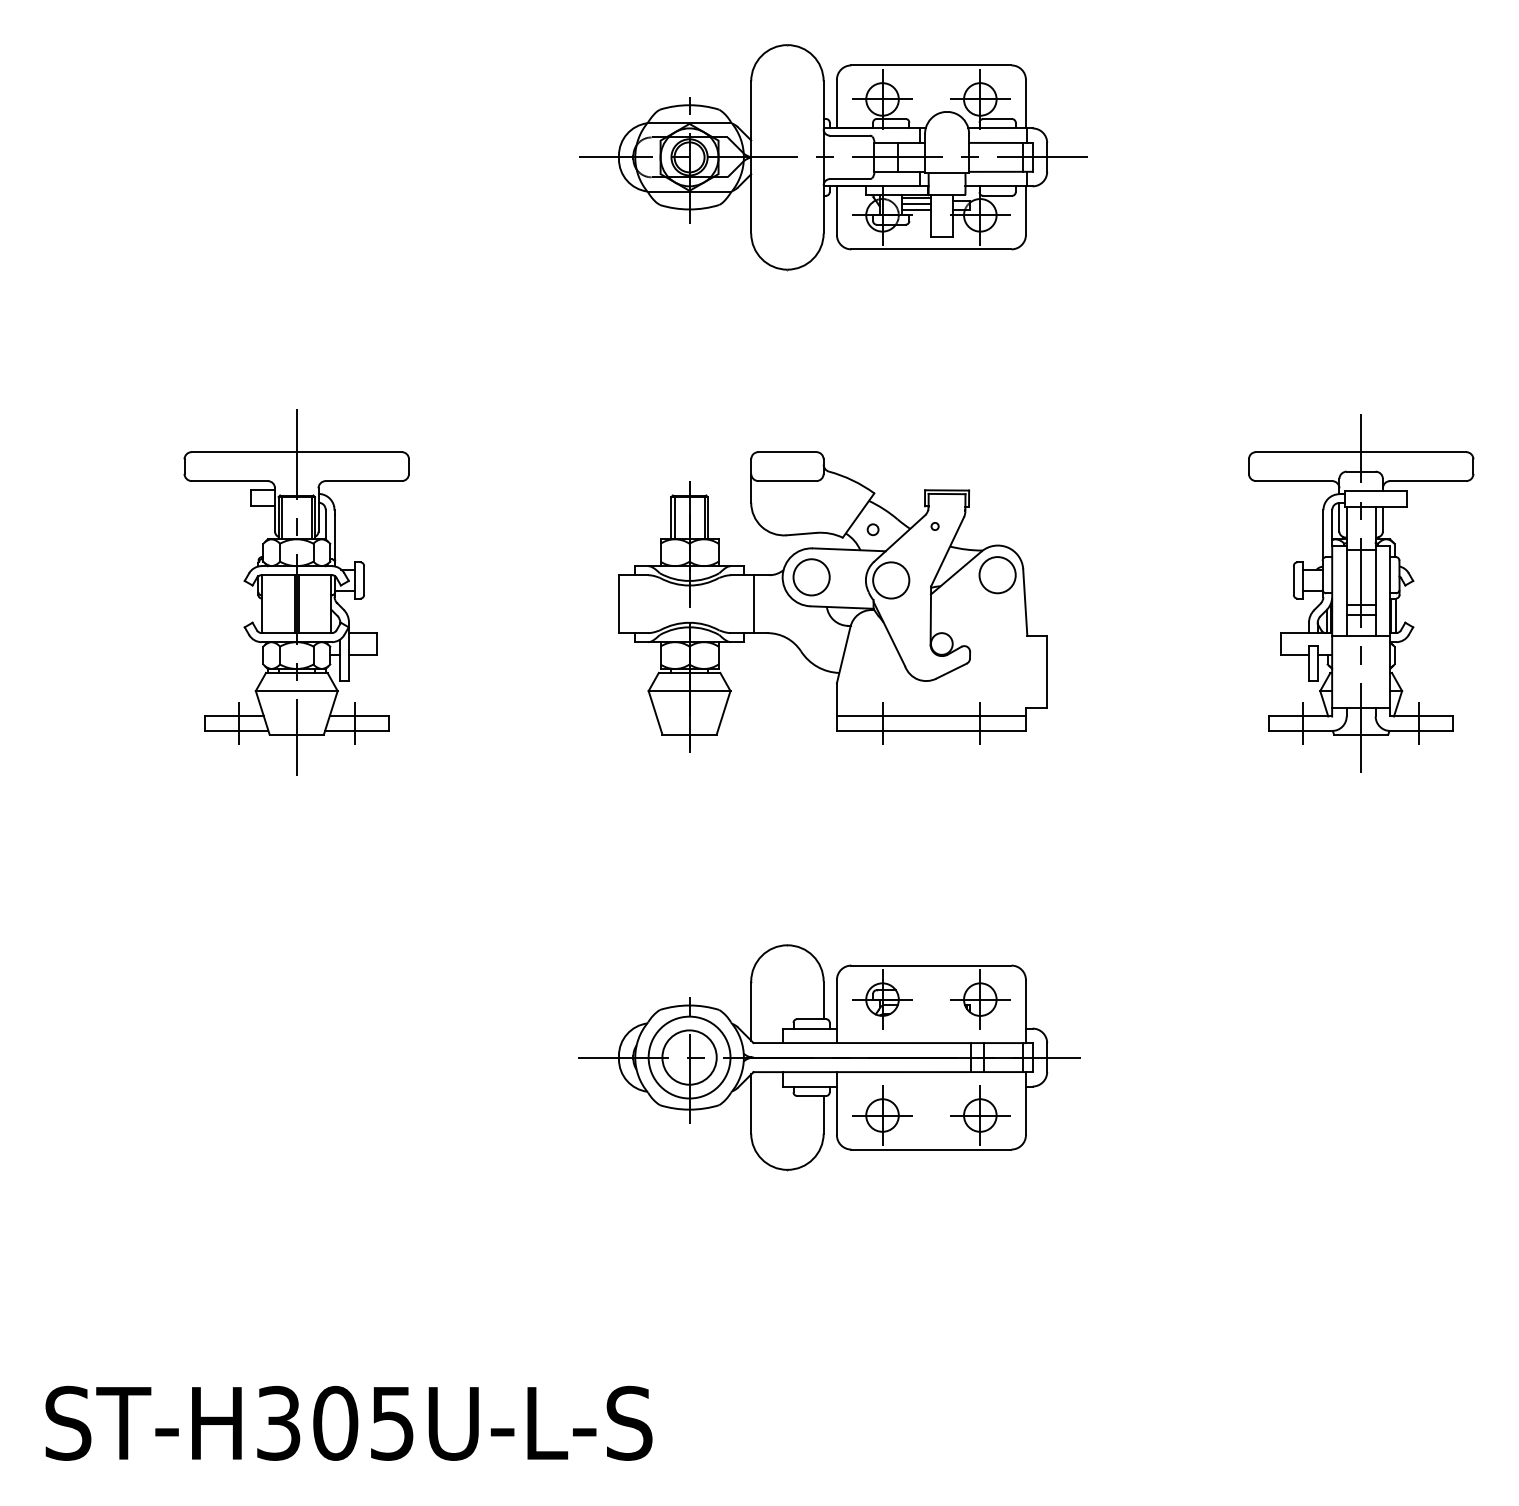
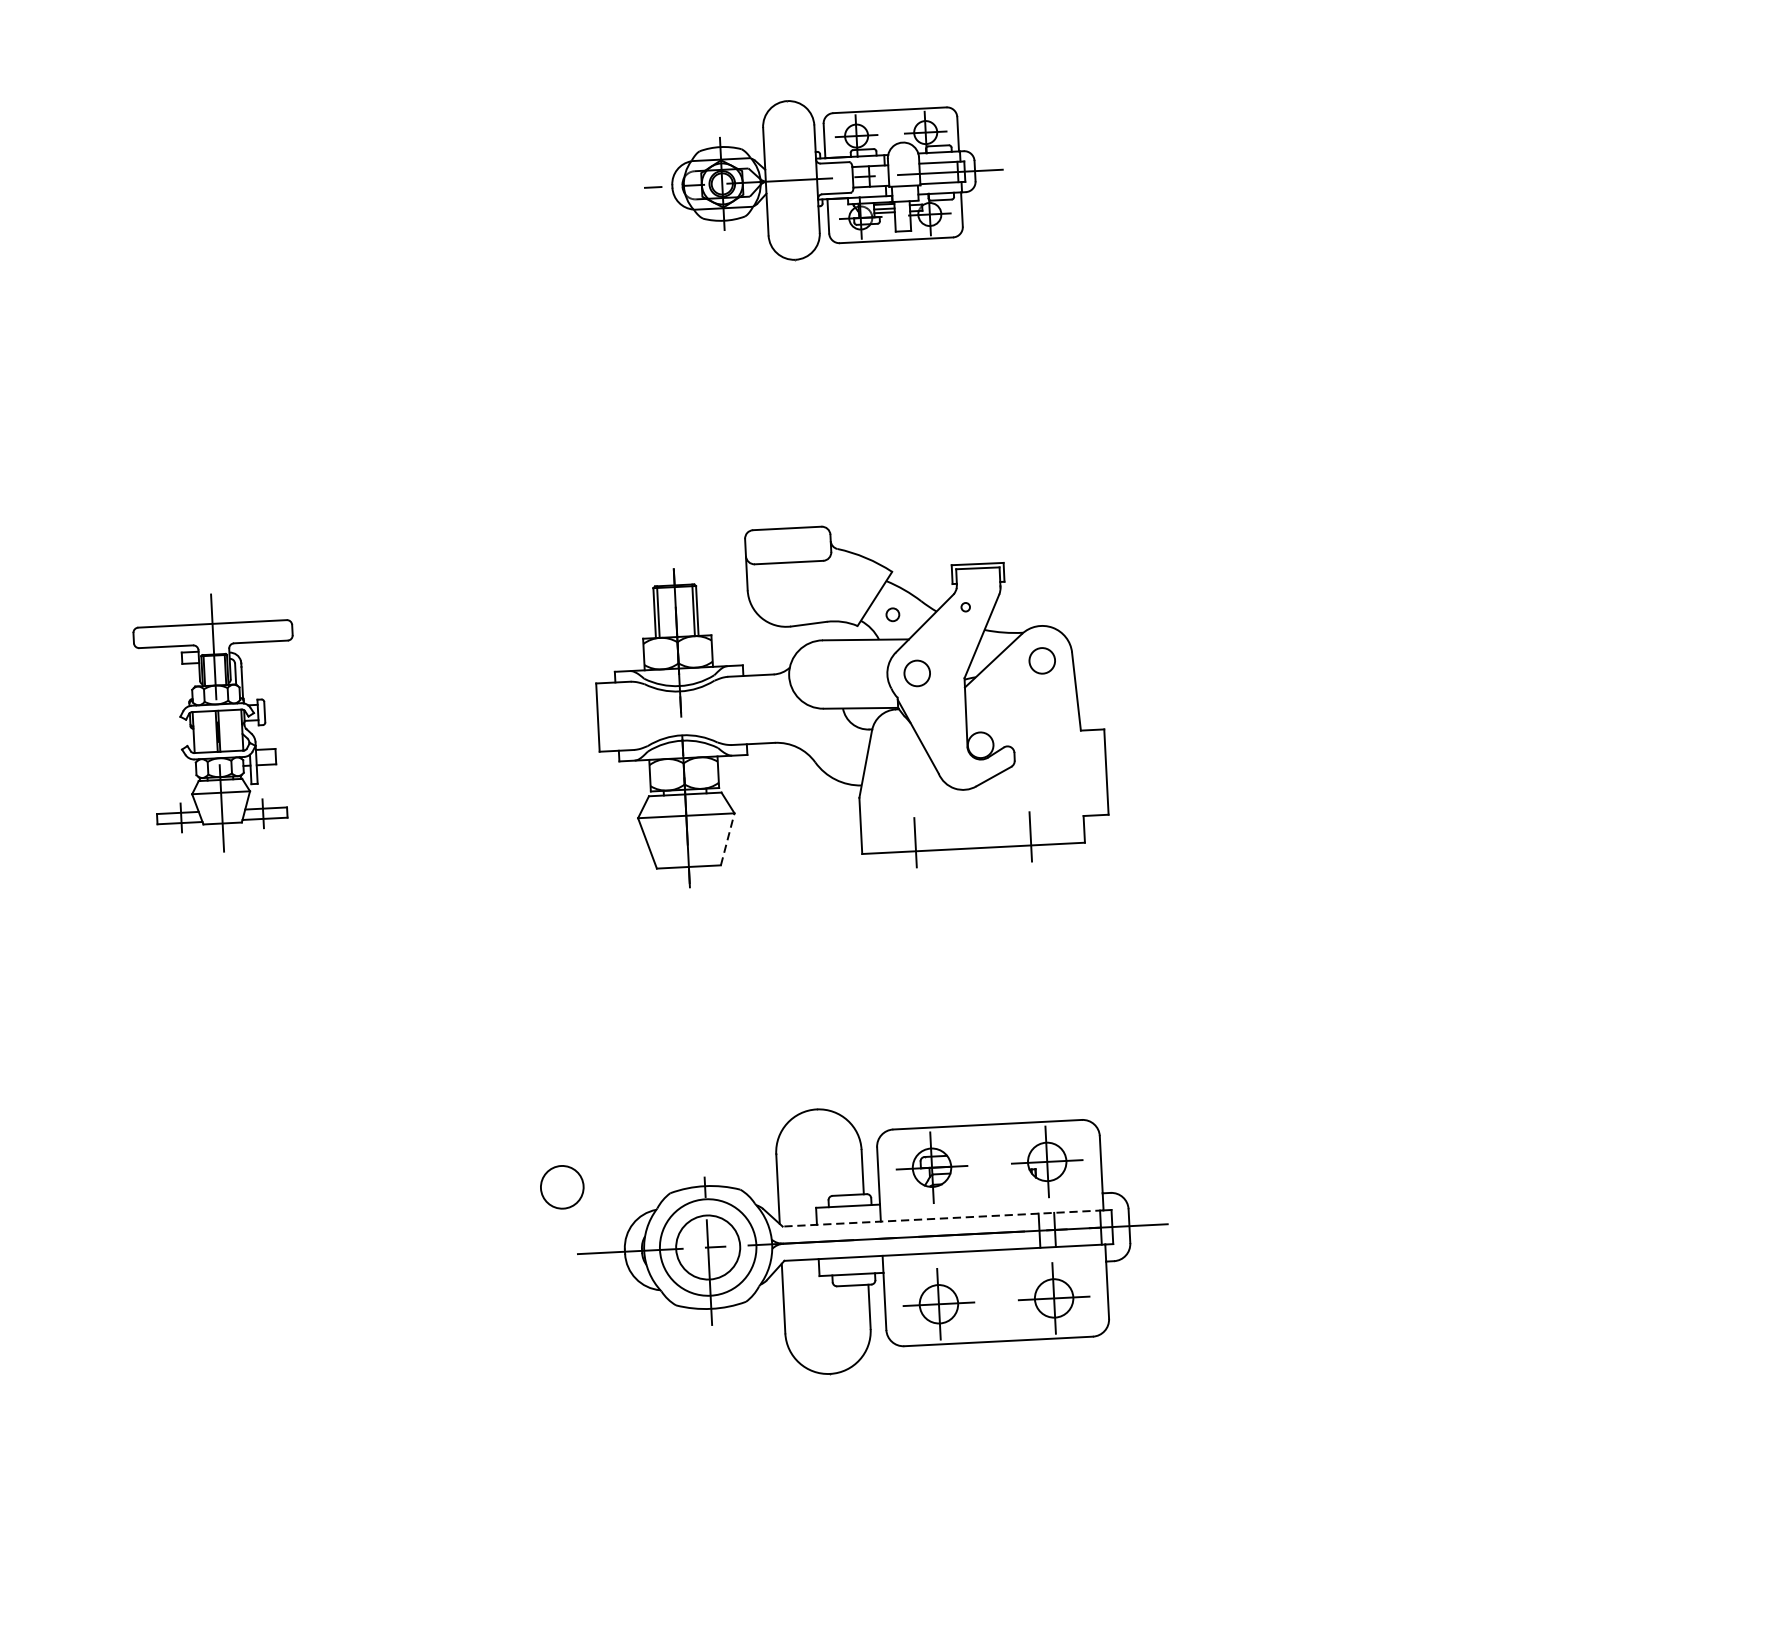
part: (833, 157) -> (824, 178), size x0.6
circle: (997, 575) -> (1042, 661), size x0.6
circle: (811, 577) -> (562, 1187), moved
circle: (891, 580) -> (917, 673), size x0.6
part: (296, 592) -> (217, 723), size x0.6
part: (1361, 593) -> (1472, 660), removed
line: (753, 604) -> (756, 709), removed
line: (723, 712) -> (727, 838), solid -> dashed
line: (930, 716) -> (971, 831), removed
line: (889, 1043) -> (942, 1219), solid -> dashed

